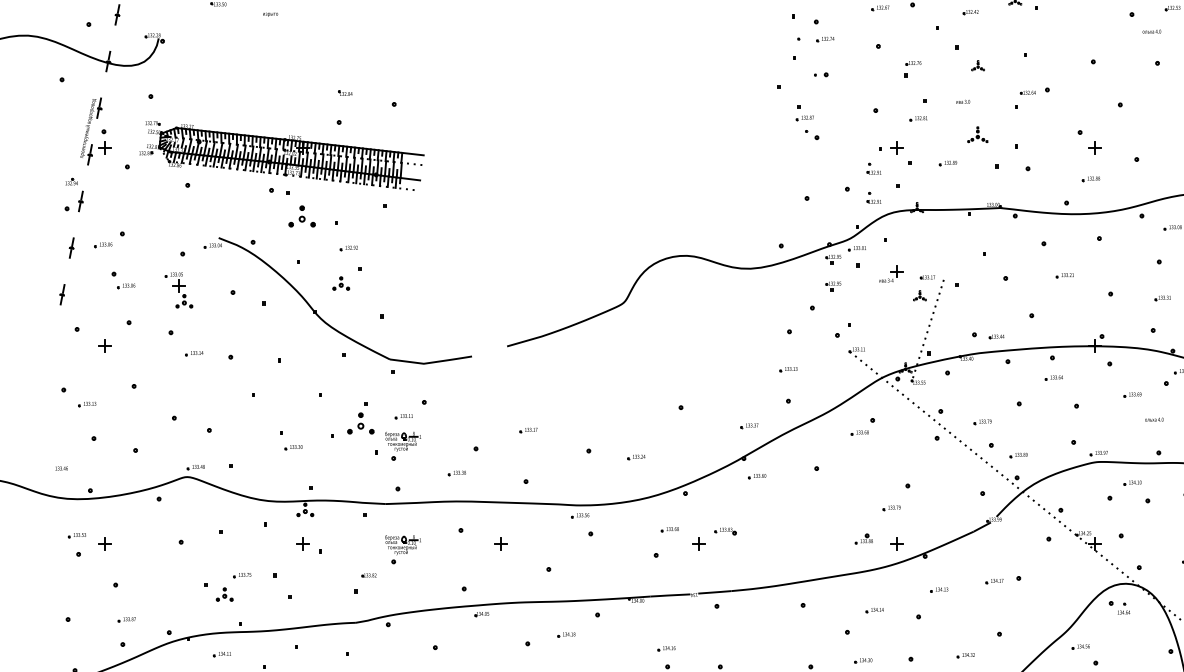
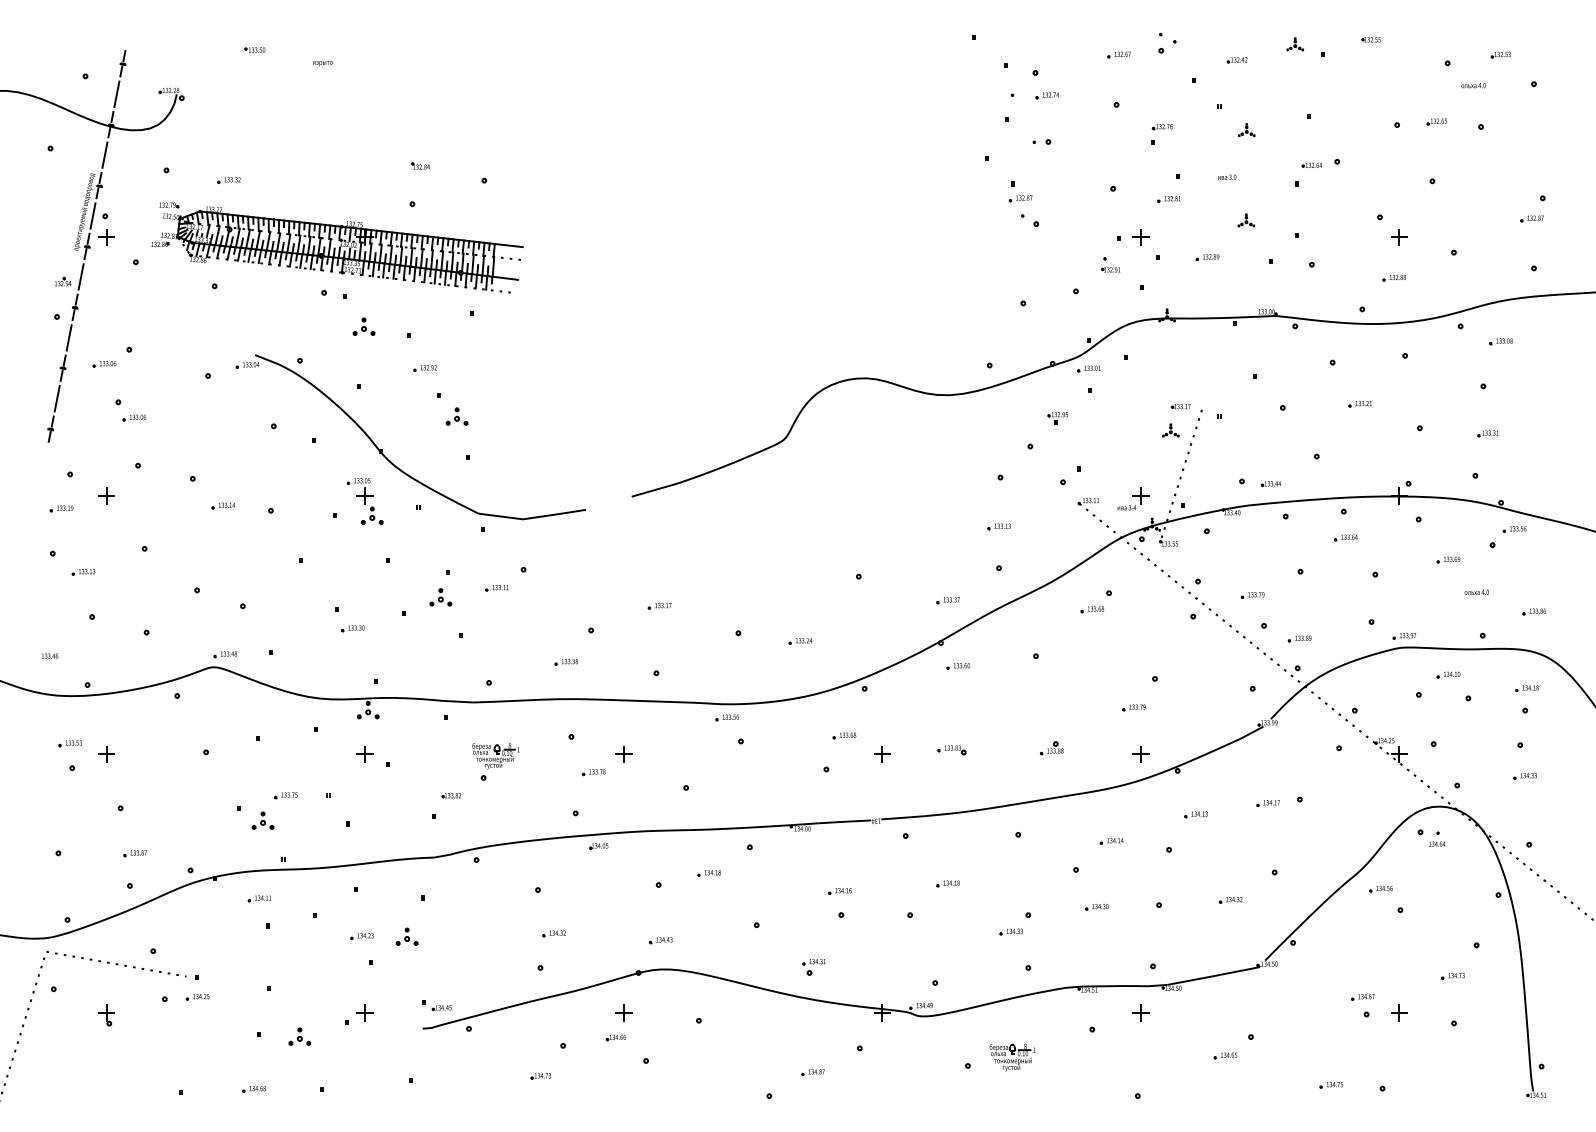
line: (112, 37) -> (116, 93), added
part: (1123, 59) -> (1436, 121), added
line: (103, 84) -> (104, 154), added
part: (198, 104) -> (228, 180), added
line: (94, 131) -> (92, 215), added
part: (977, 134) -> (1246, 220), size x0.62
line: (85, 177) -> (80, 276), added
part: (873, 197) -> (1110, 302), removed
part: (301, 216) -> (363, 326), size x0.62
line: (75, 224) -> (68, 337), added
part: (833, 259) -> (1057, 383), removed
line: (66, 271) -> (56, 398), added
part: (891, 273) -> (1133, 498), moved
part: (340, 283) -> (456, 416), moved
part: (178, 290) -> (364, 501), moved
part: (70, 355) -> (61, 508), added
part: (360, 423) -> (440, 597), size x0.62
part: (402, 445) -> (495, 626), removed
part: (725, 531) -> (951, 750), moved
part: (863, 539) -> (1051, 748), moved
part: (477, 557) -> (593, 772), added
part: (748, 642) -> (947, 883), added

